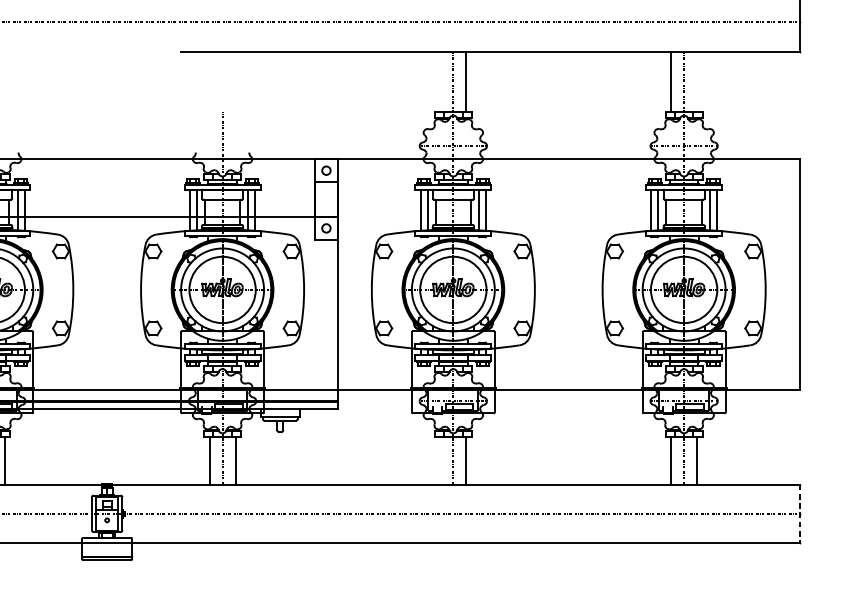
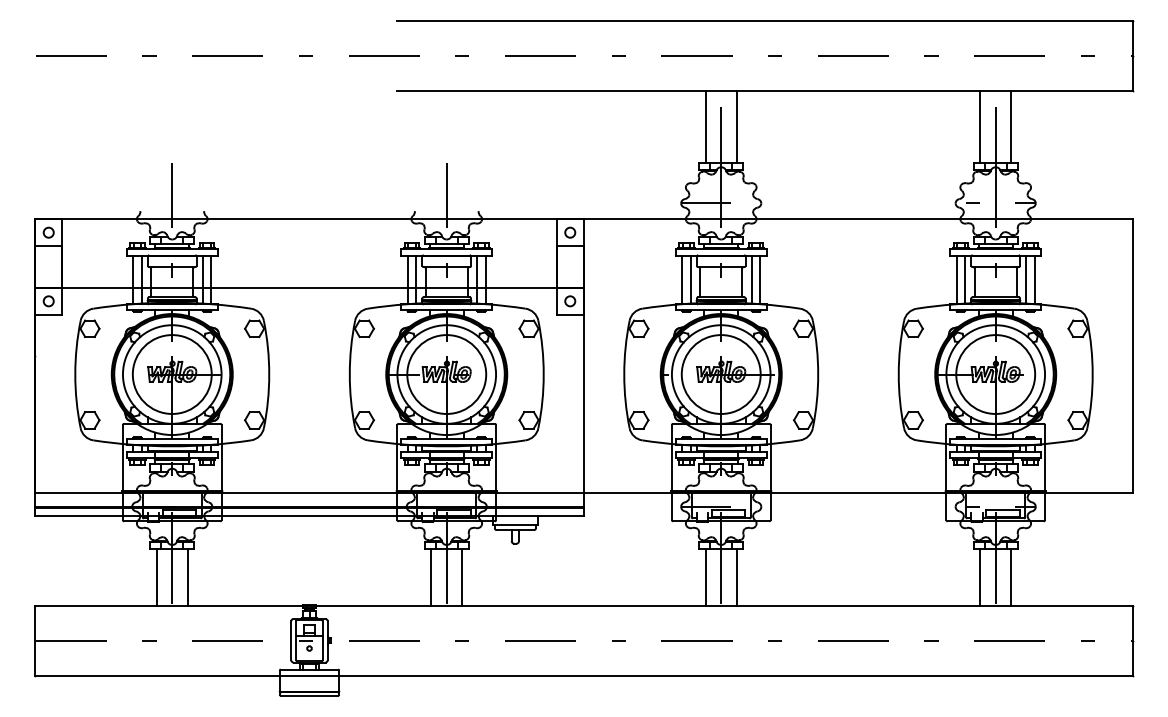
line: (440, 81) -> (705, 126), added
line: (697, 81) -> (1011, 126), added
line: (440, 460) -> (705, 577), added
line: (799, 513) -> (1132, 640), dashed -> solid

